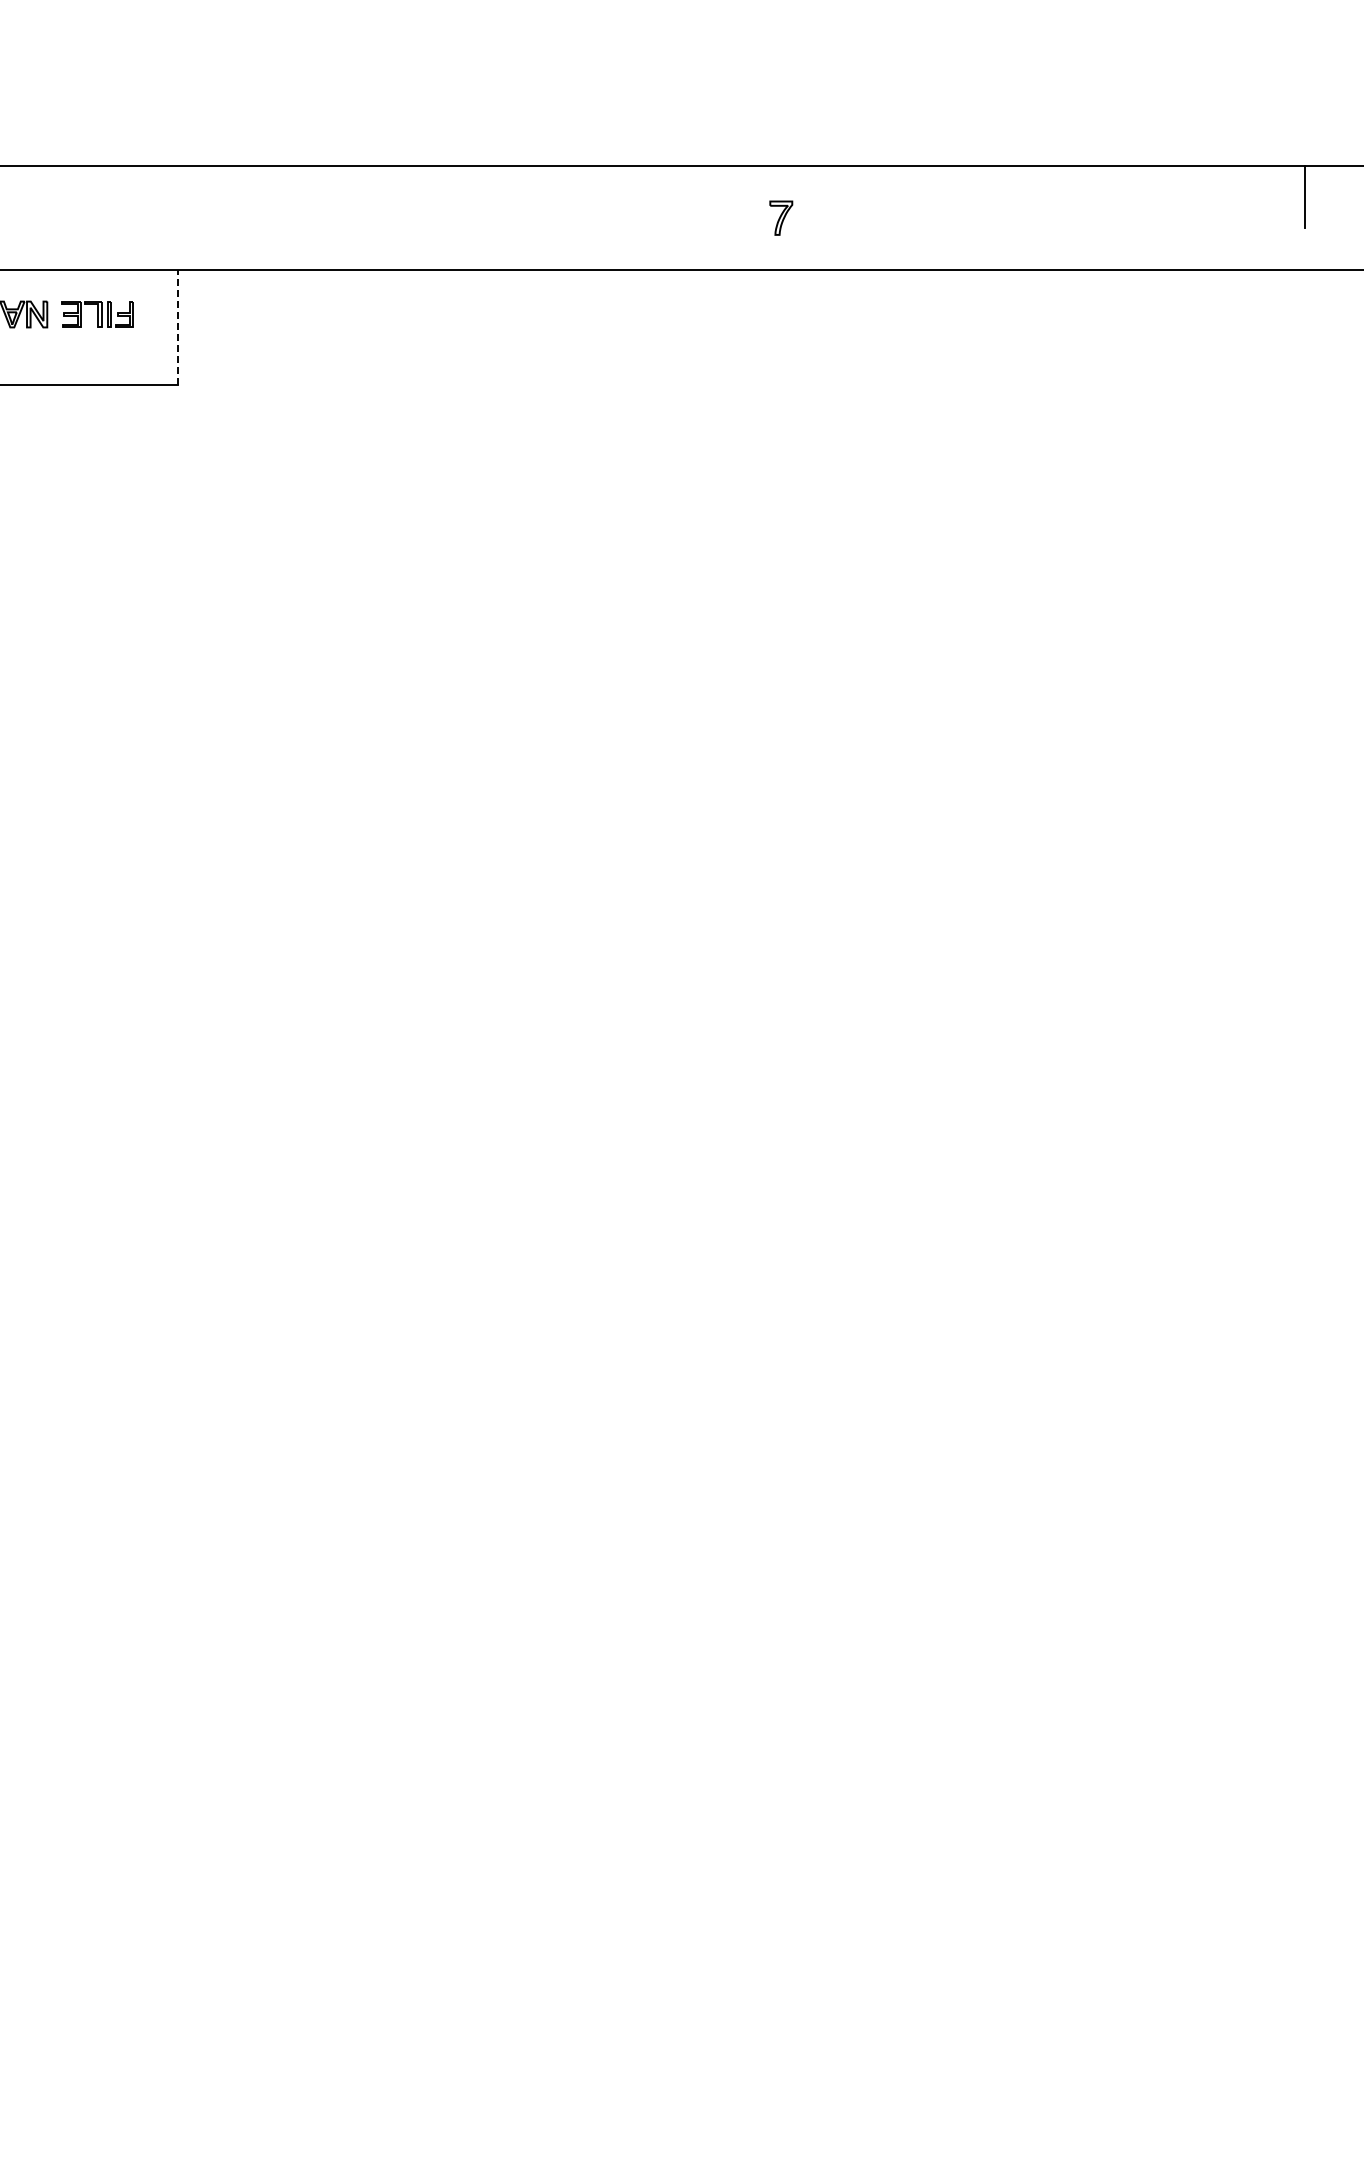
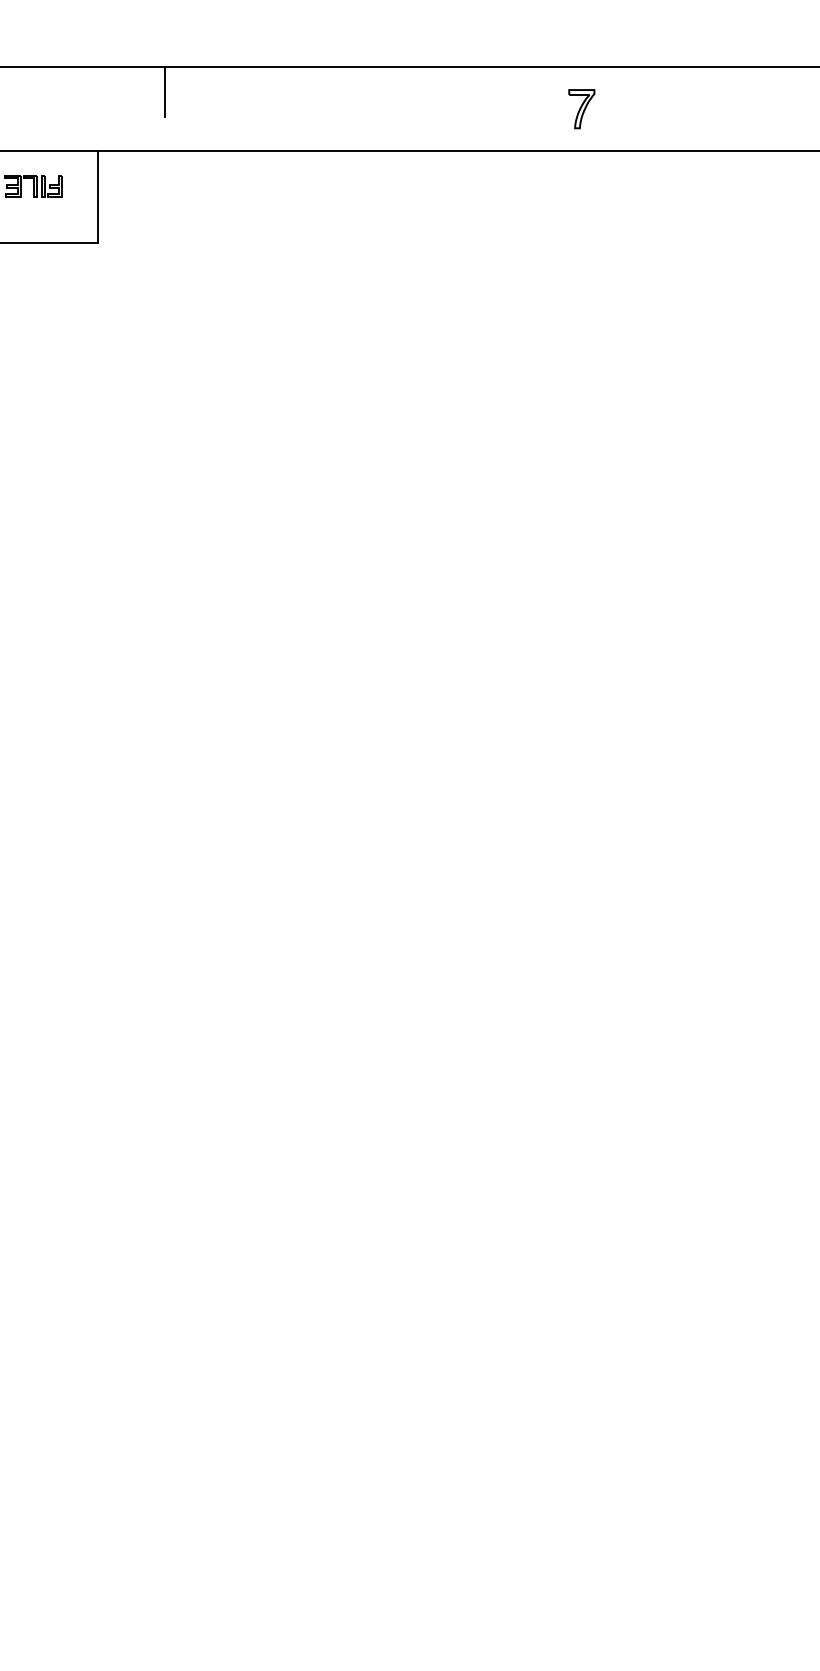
line: (261, 196) -> (165, 91), added
part: (780, 217) -> (581, 108), size x1.43
line: (178, 327) -> (98, 196), dashed -> solid

